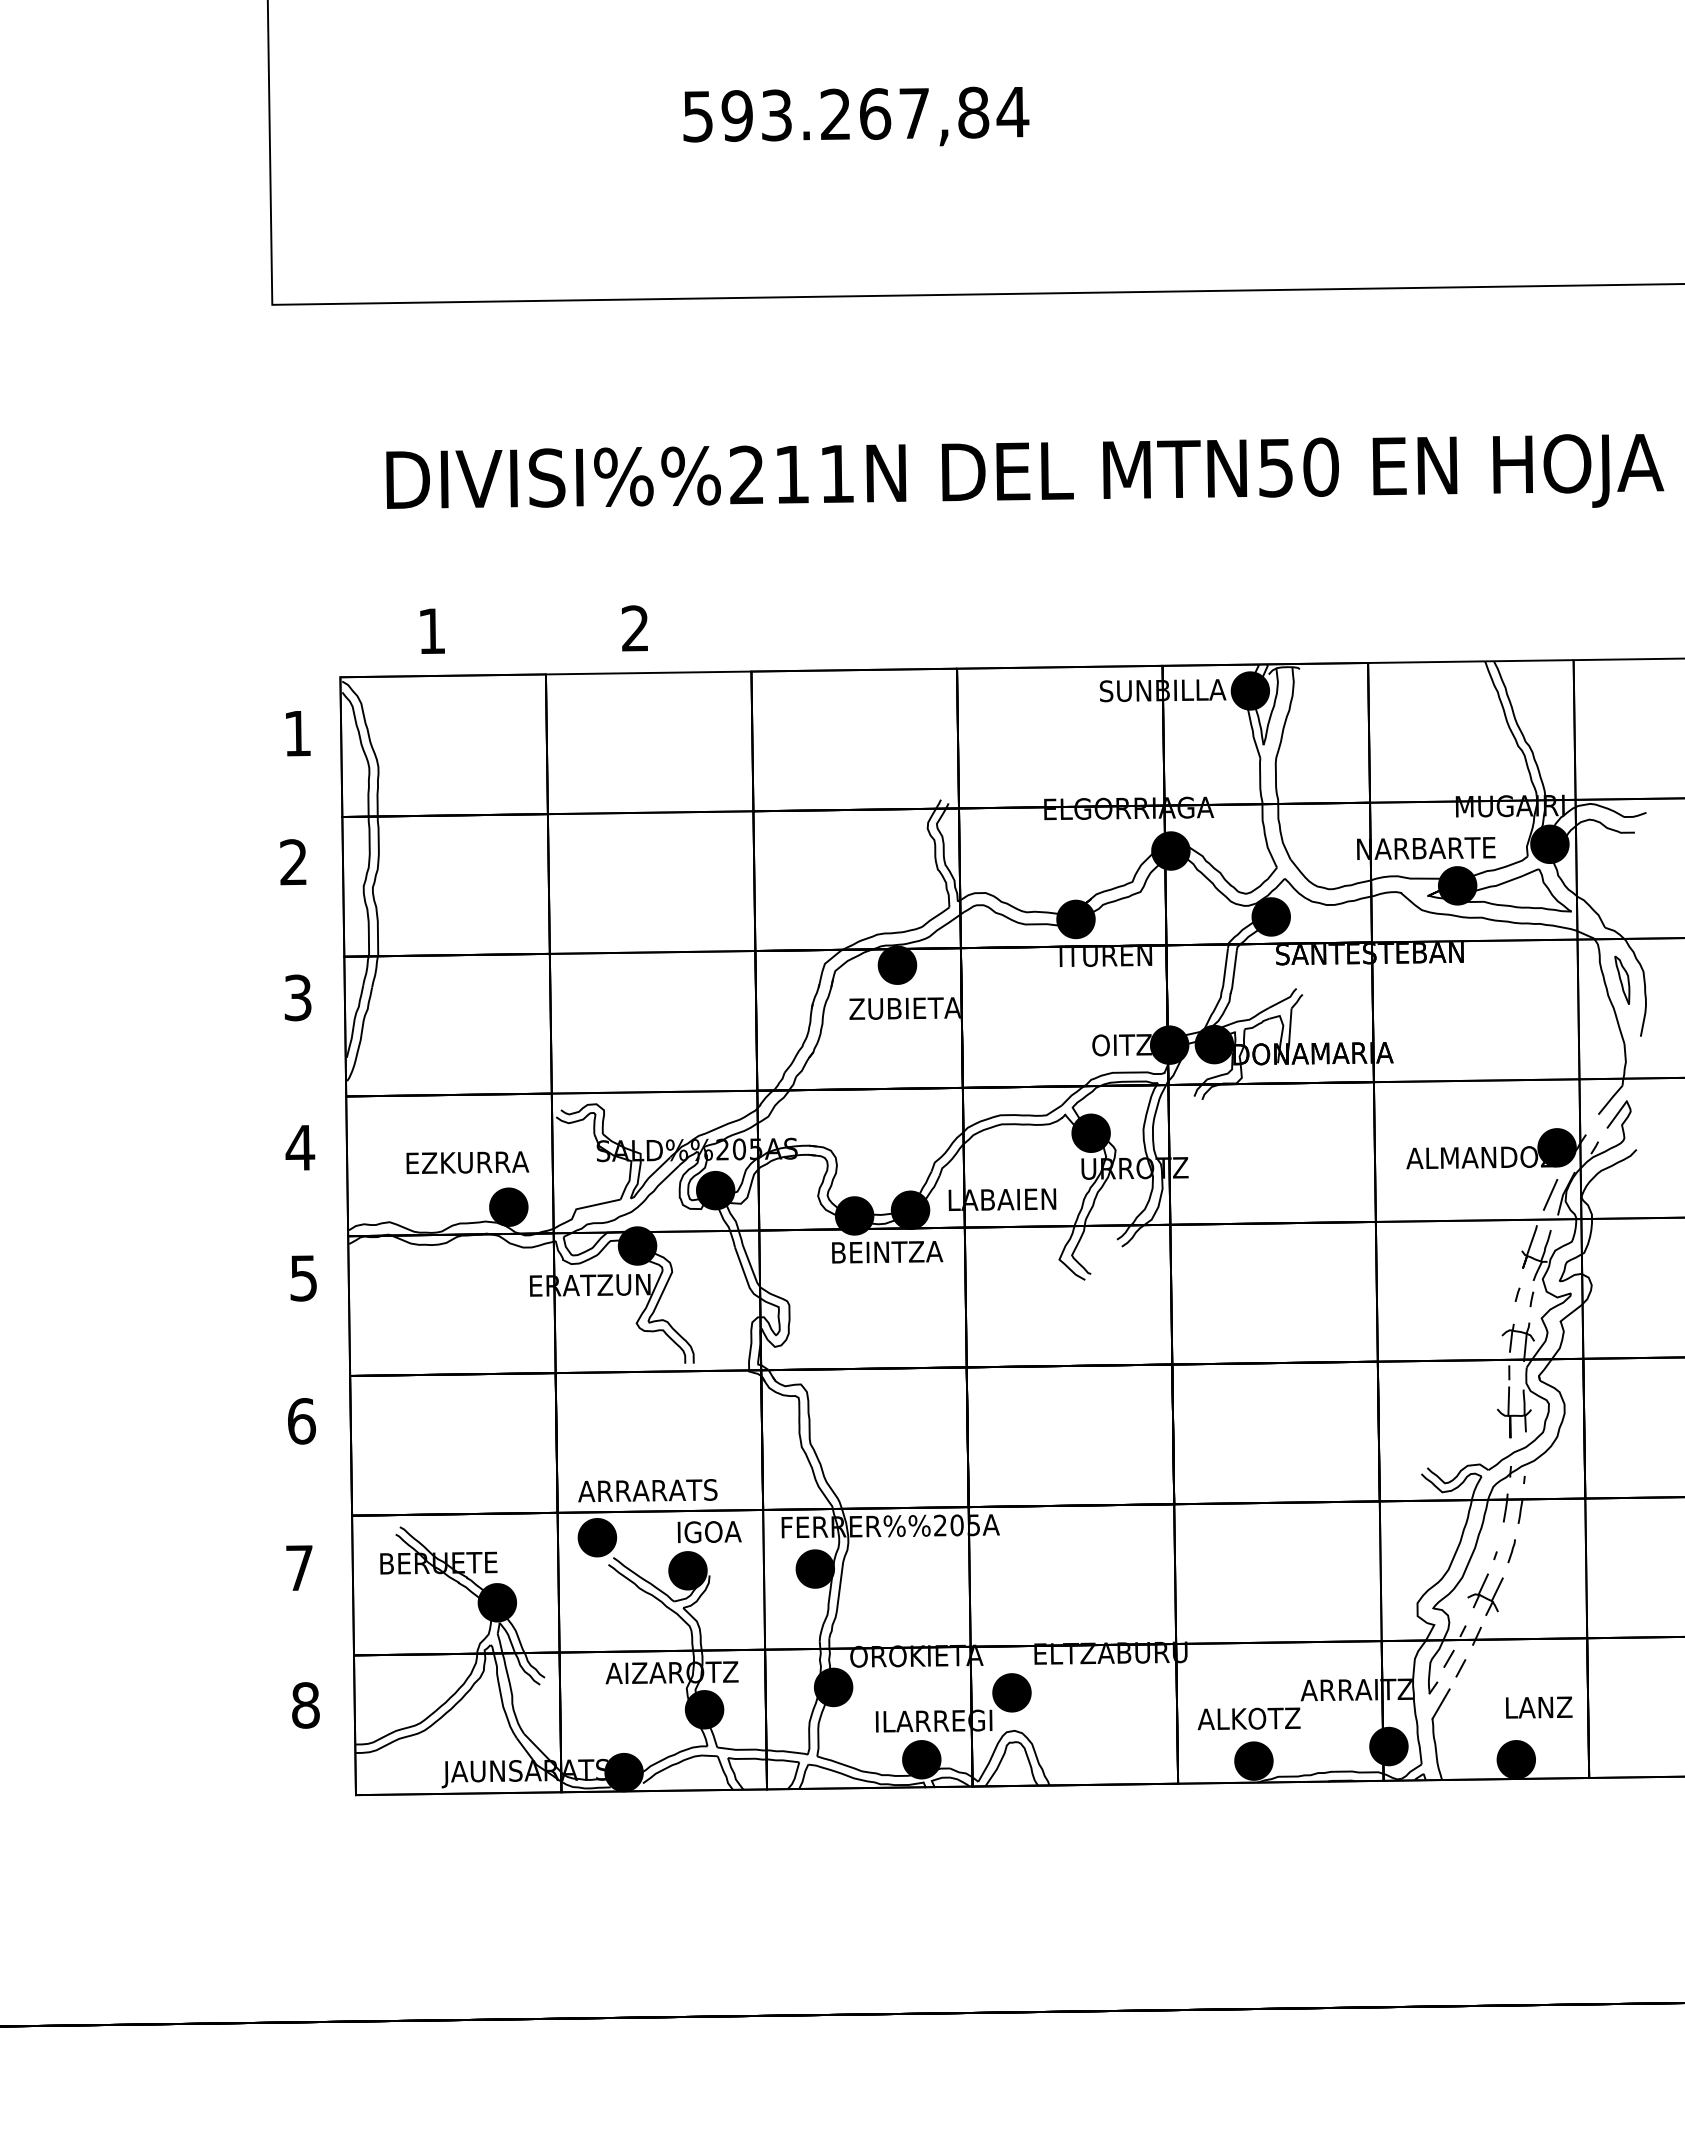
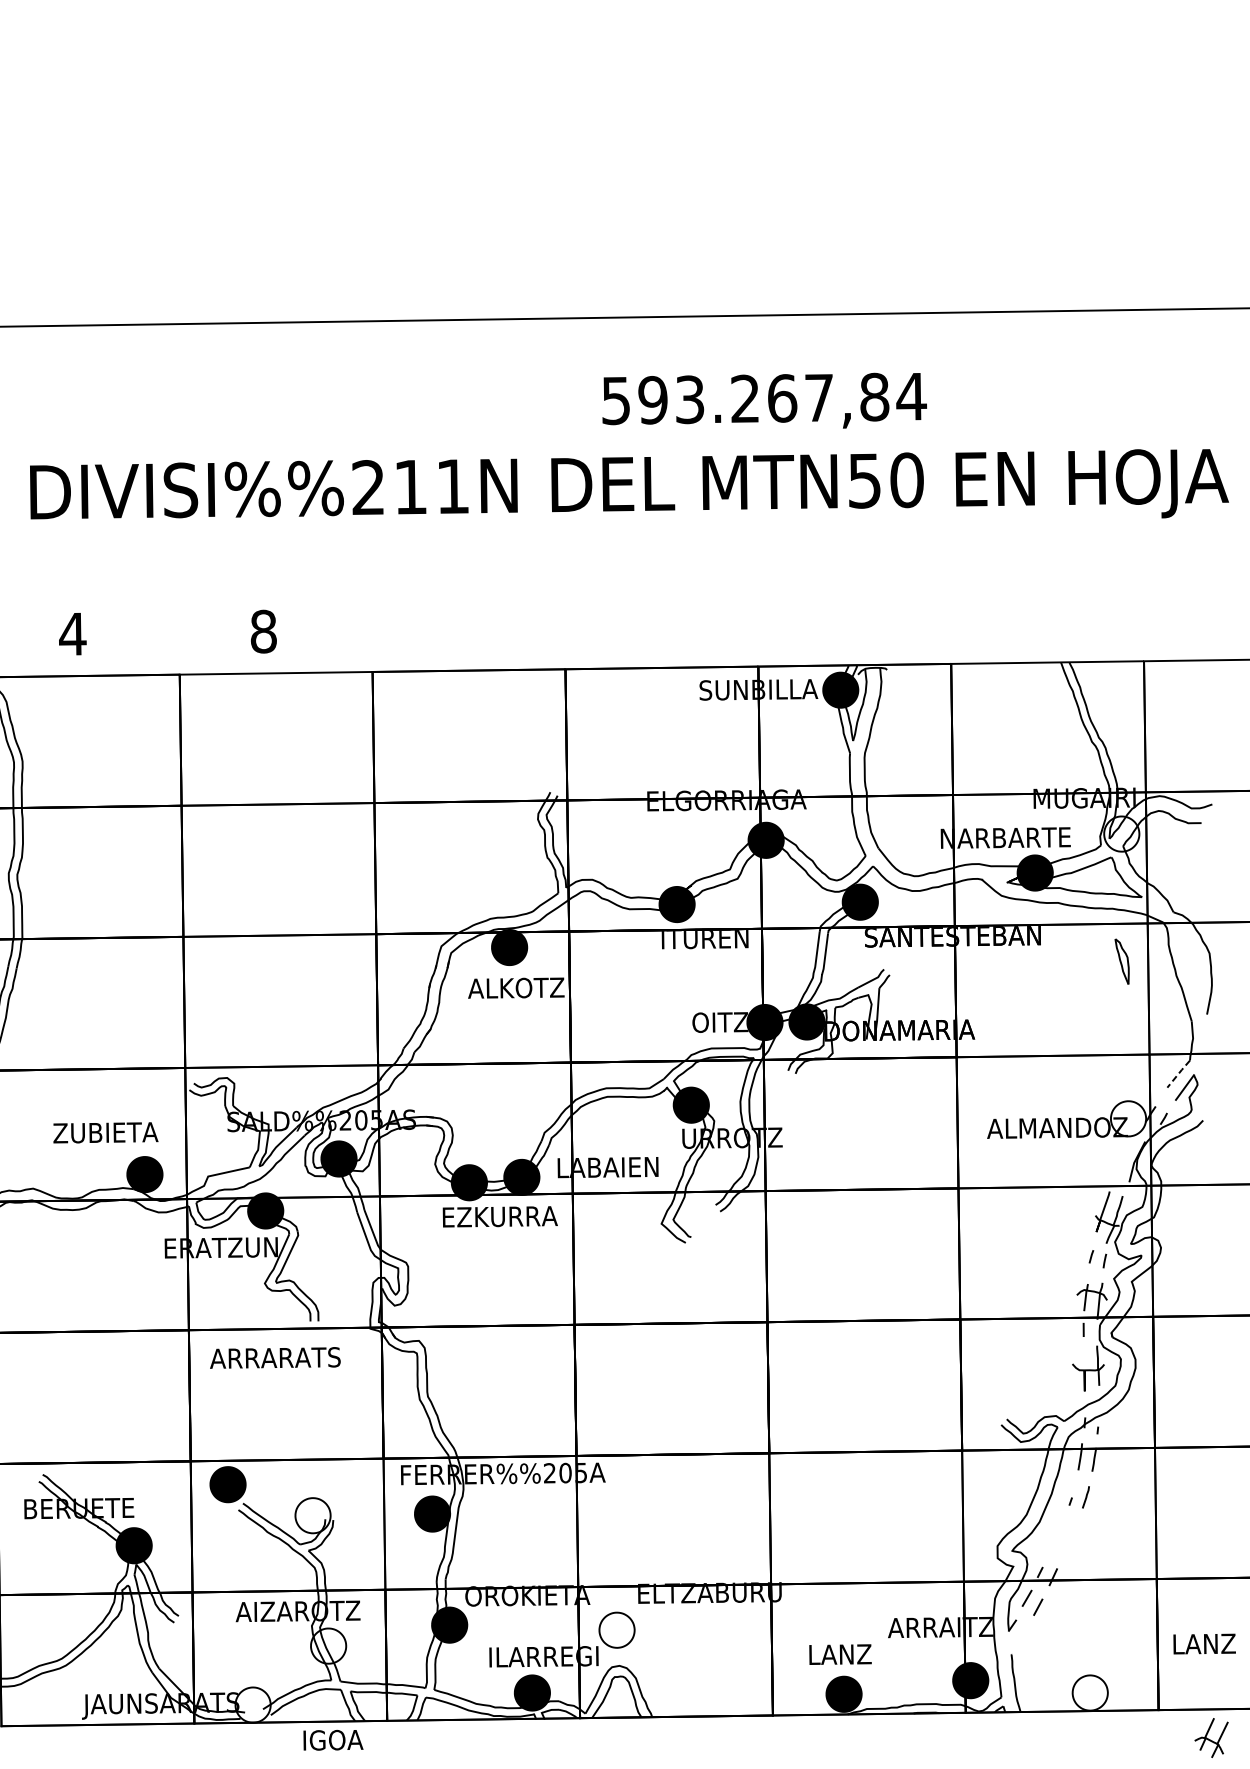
text: (856, 116) -> (764, 400), moved
text: (635, 628) -> (263, 631), 2 -> 8
text: (431, 630) -> (72, 633), 1 -> 4
fill: (1549, 844) -> (1121, 834), removed
part: (1622, 979) -> (1122, 960), moved
text: (904, 1008) -> (516, 988), ZUBIETA -> ALKOTZ
line: (1610, 1099) -> (1178, 1073), solid -> dashed
fill: (1556, 1147) -> (1127, 1118), removed
text: (467, 1162) -> (106, 1132), EZKURRA -> ZUBIETA
line: (1550, 1194) -> (1122, 1162), removed
text: (887, 1252) -> (500, 1217), BEINTZA -> EZKURRA
line: (1508, 1401) -> (1082, 1356), removed
text: (647, 1490) -> (275, 1357), moved
text: (709, 1532) -> (333, 1740), moved
fill: (687, 1570) -> (312, 1515), removed
part: (1485, 1594) -> (1211, 1737), moved
fill: (1011, 1692) -> (616, 1629), removed
line: (1440, 1703) -> (1019, 1640), removed
text: (1539, 1707) -> (1204, 1643), moved
fill: (704, 1709) -> (328, 1645), removed
text: (1248, 1718) -> (838, 1654), ALKOTZ -> LANZ
fill: (1516, 1759) -> (1090, 1692), removed
fill: (623, 1772) -> (252, 1704), removed

